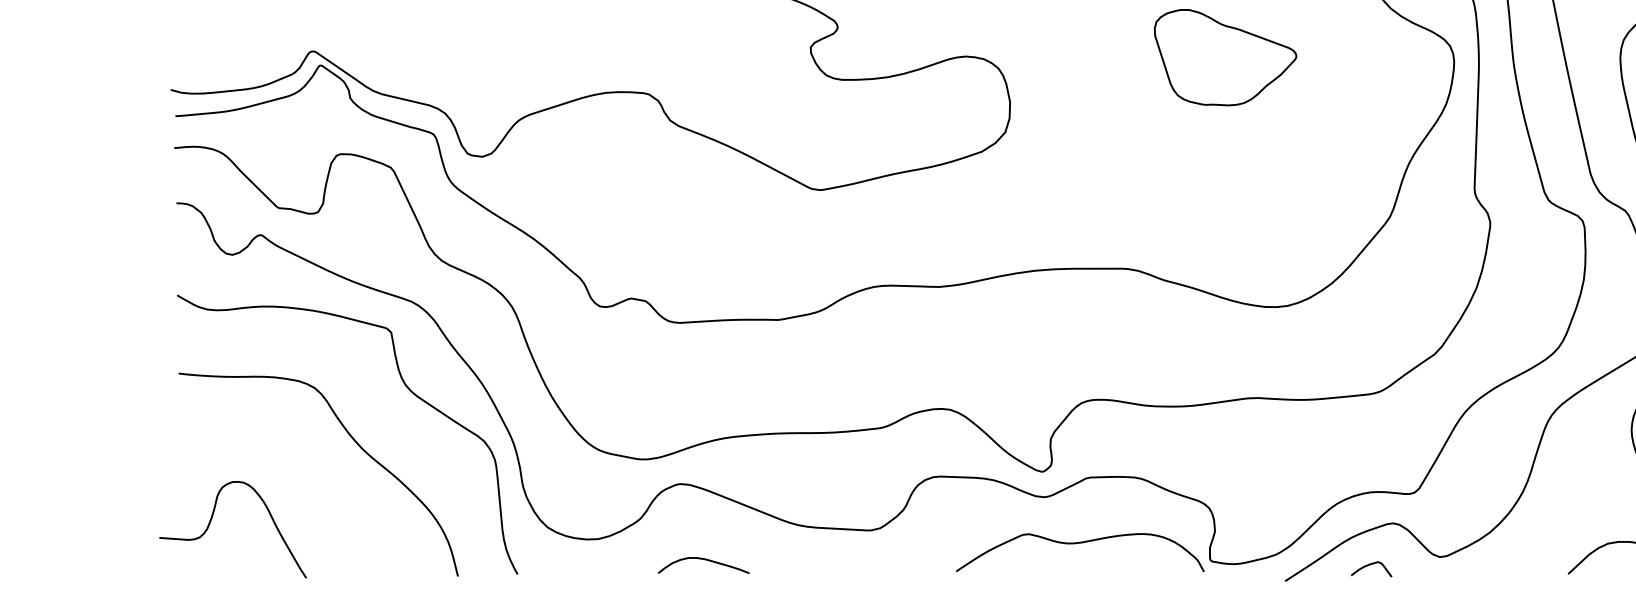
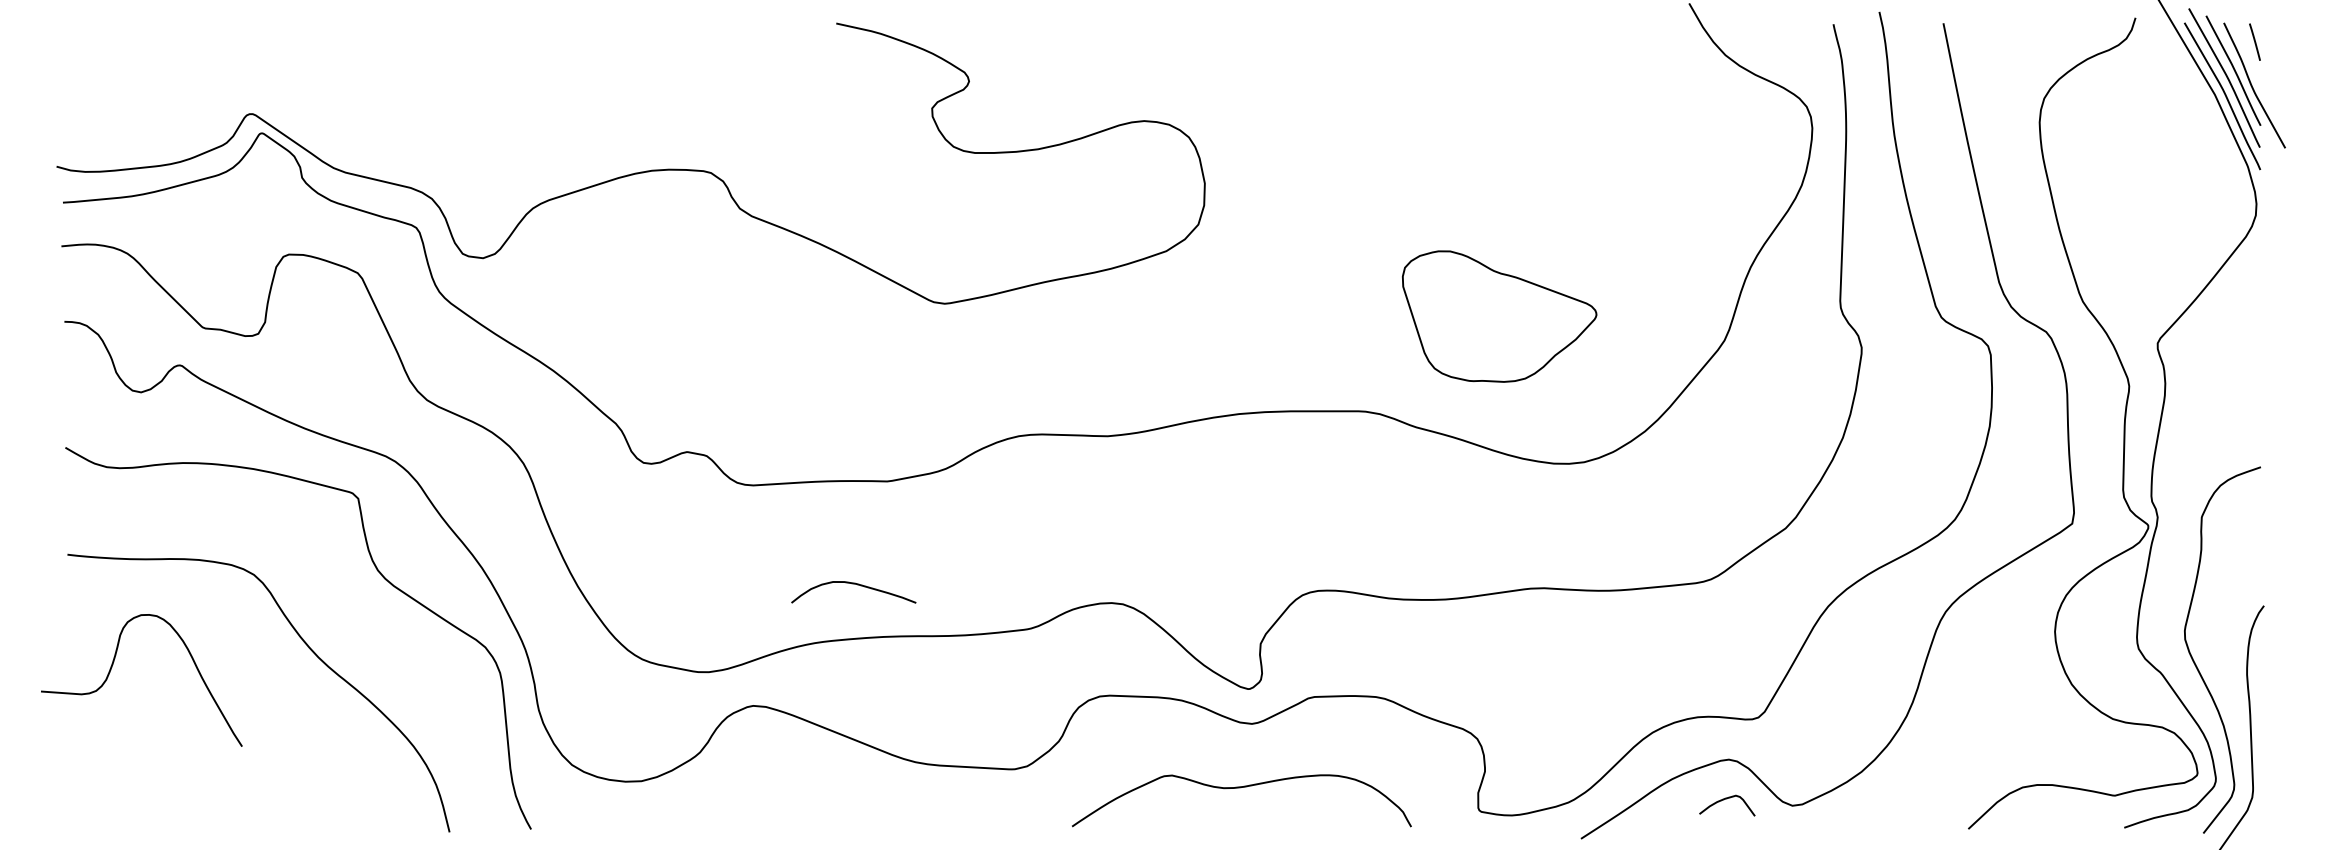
part: (1225, 57) -> (1499, 316), moved
curve: (210, 522) -> (111, 670), moved
curve: (1079, 543) -> (1240, 788), moved
curve: (703, 559) -> (853, 584), moved
curve: (1371, 564) -> (1727, 799), moved

